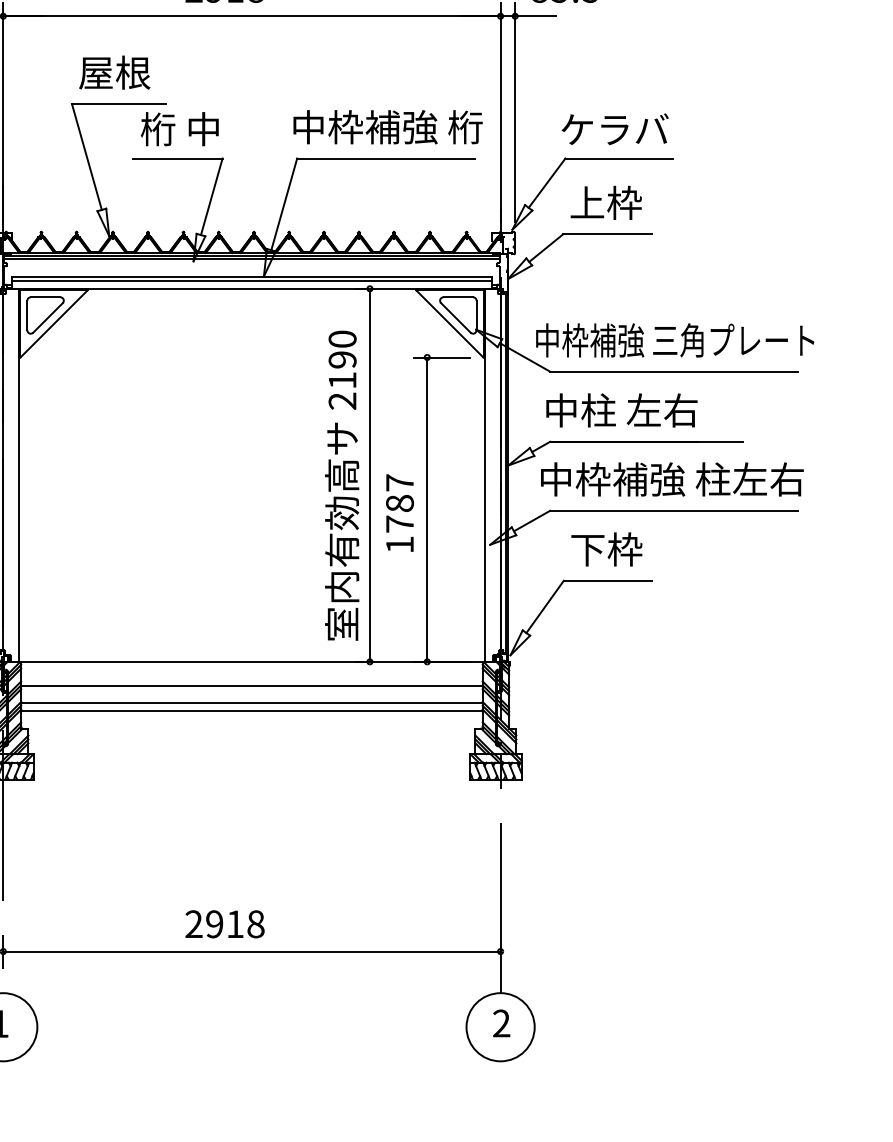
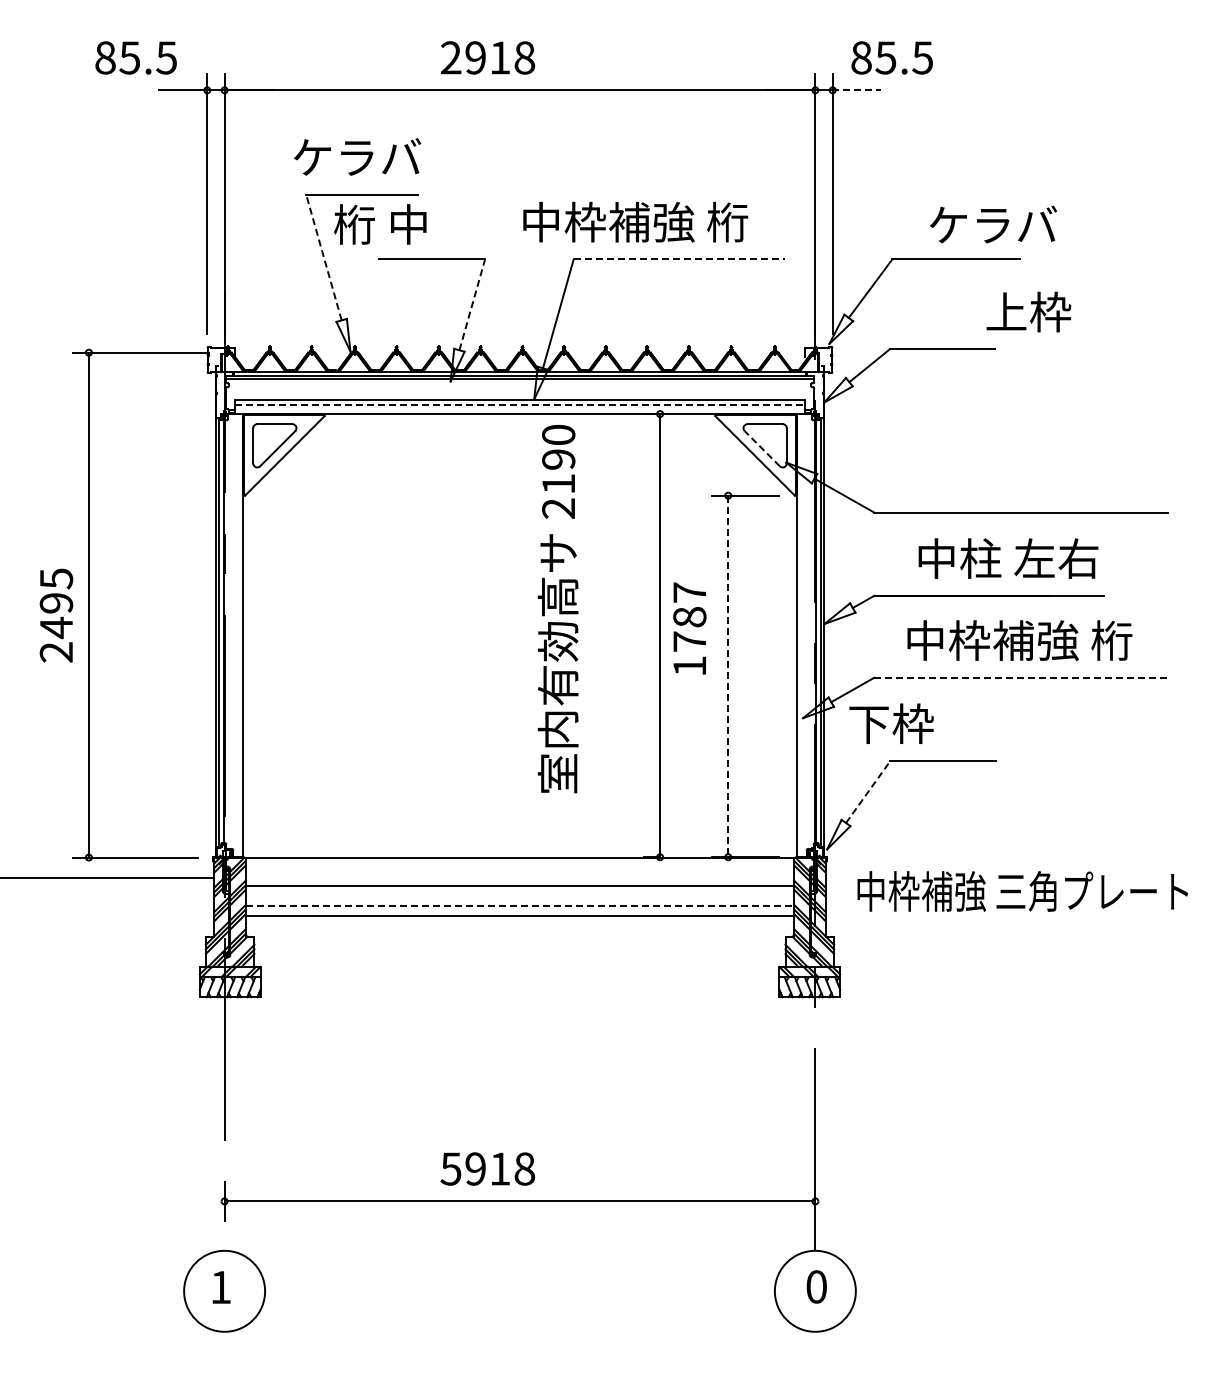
line: (535, 16) -> (856, 90), solid -> dashed
text: (115, 72) -> (357, 157), 屋根 -> ケラバ
text: (387, 126) -> (635, 221), moved
text: (179, 129) -> (380, 224), moved
text: (615, 129) -> (993, 224), moved
line: (86, 156) -> (323, 257), solid -> dashed
line: (386, 158) -> (679, 259), solid -> dashed
line: (211, 196) -> (472, 304), solid -> dashed
text: (605, 202) -> (1028, 311), moved
line: (252, 281) -> (520, 405), solid -> dashed
line: (456, 317) -> (762, 448), solid -> dashed
text: (674, 340) -> (1022, 891), moved
text: (621, 410) -> (1008, 558), moved
text: (672, 479) -> (1019, 640), 中枠補強 柱左右 -> 中枠補強 桁
text: (341, 486) -> (557, 609), moved
line: (427, 509) -> (728, 676), solid -> dashed
line: (674, 510) -> (1021, 677), solid -> dashed
text: (399, 513) -> (689, 628), moved
text: (606, 549) -> (891, 723), moved
line: (545, 606) -> (868, 791), solid -> dashed
line: (252, 702) -> (520, 905), solid -> dashed
text: (193, 923) -> (450, 1168), 2918 -> 5918
text: (501, 1023) -> (816, 1286), 2 -> 0

